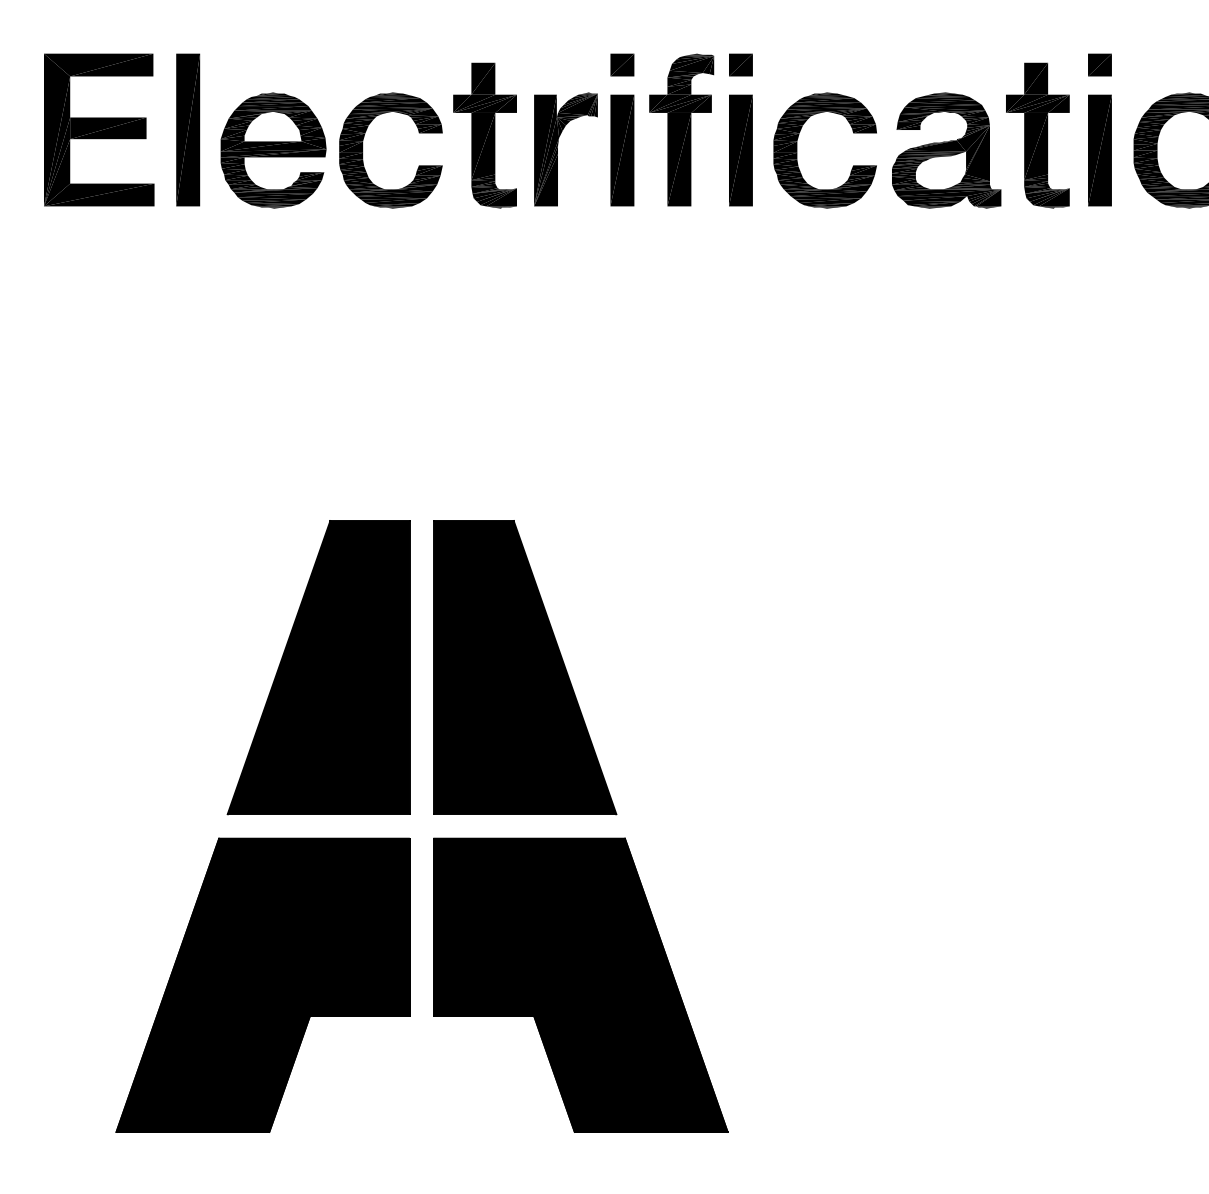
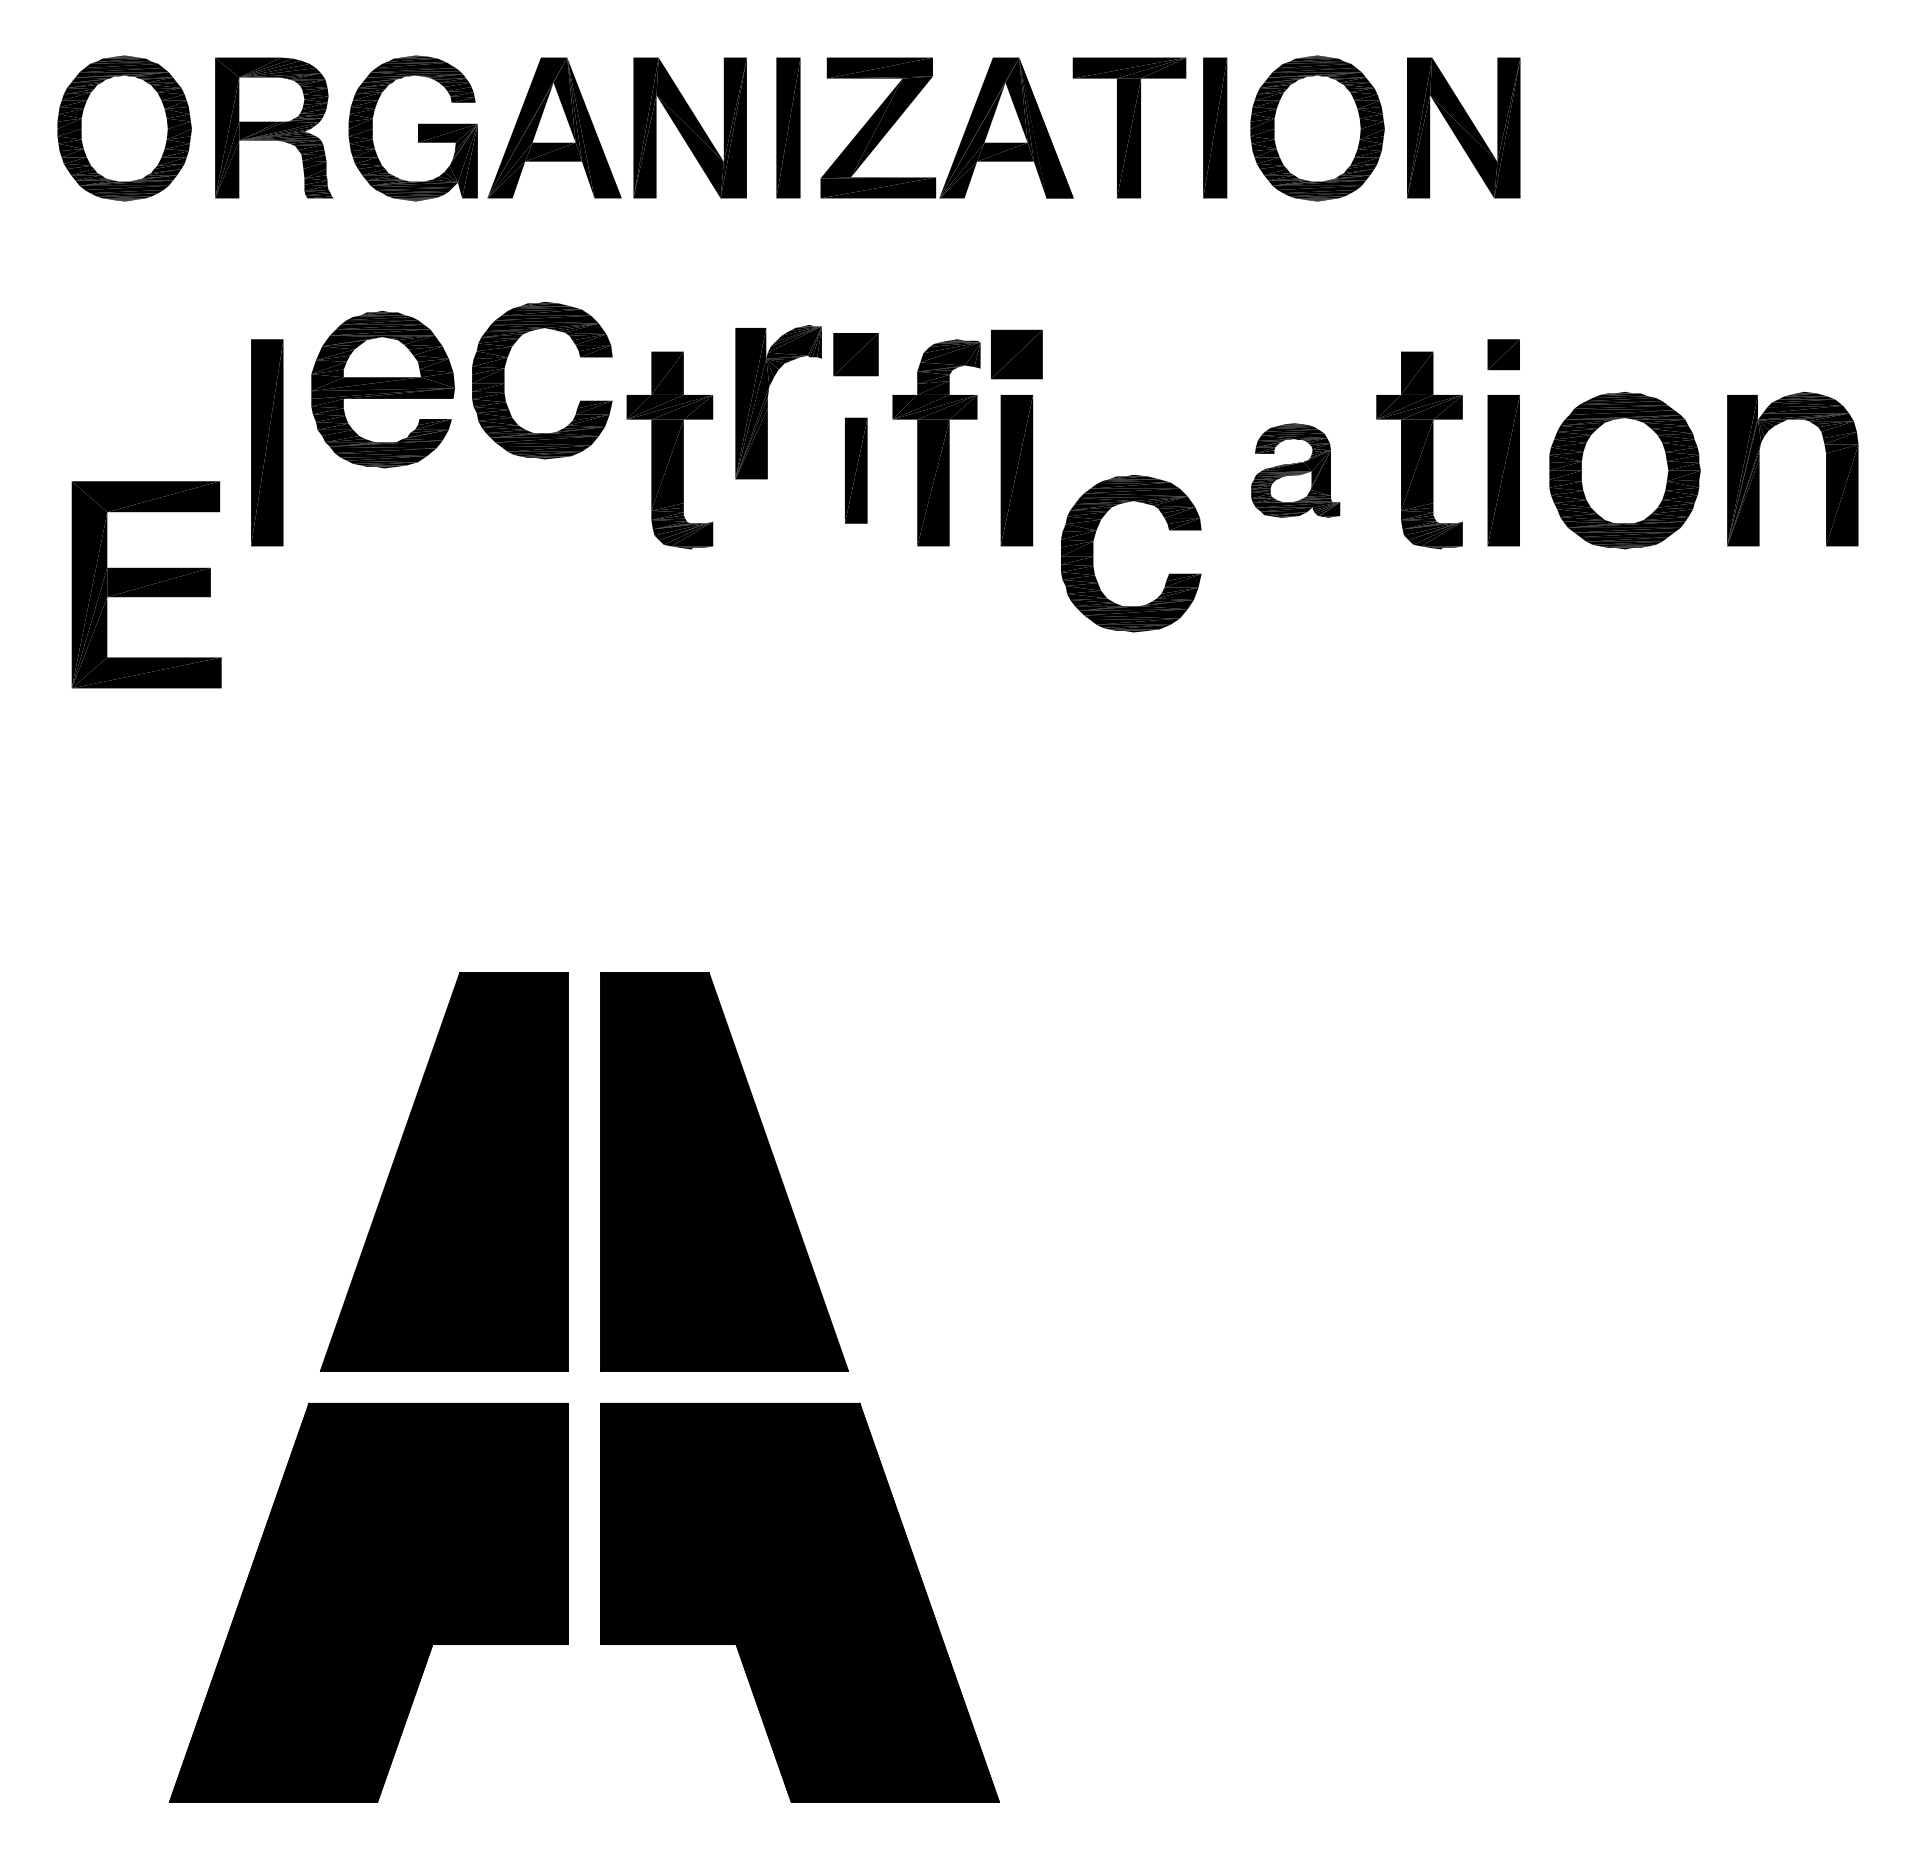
part: (622, 64) -> (856, 354), size x1.4
part: (740, 64) -> (1016, 354), size x1.6
part: (99, 129) -> (146, 584), moved
part: (557, 149) -> (767, 402), moved
part: (273, 150) -> (382, 389), moved
part: (363, 150) -> (504, 380), moved
part: (622, 150) -> (856, 470), size x0.7
part: (797, 150) -> (1093, 553), moved
part: (946, 150) -> (1295, 470), size x0.6

